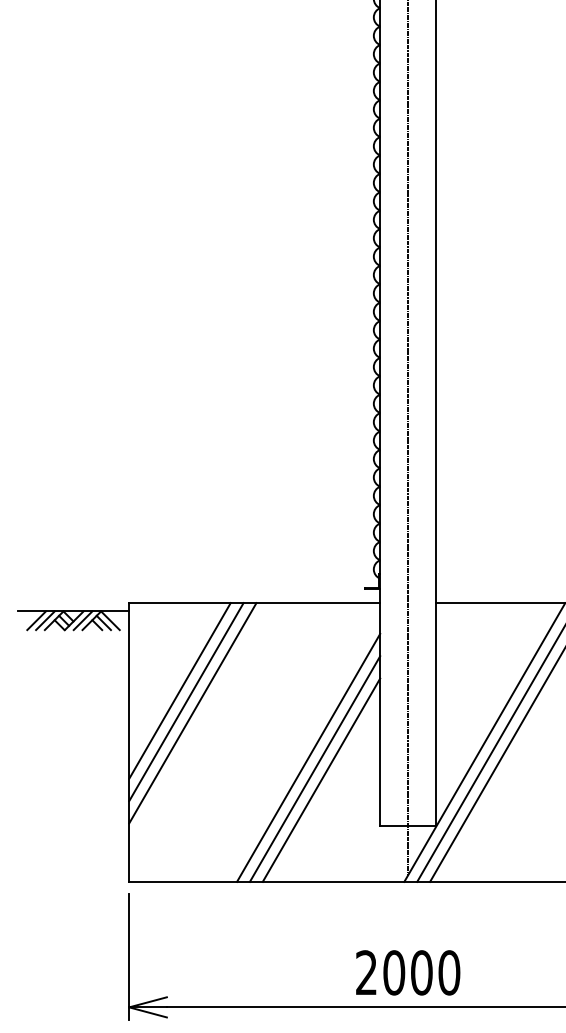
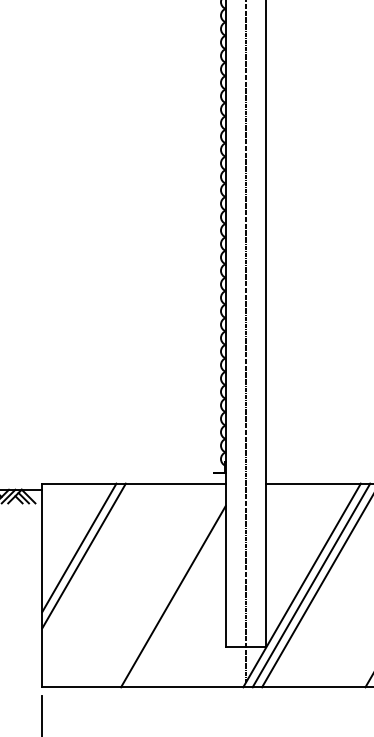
line: (192, 713) -> (88, 564), removed
line: (314, 768) -> (177, 604), removed
line: (321, 779) -> (182, 612), removed

